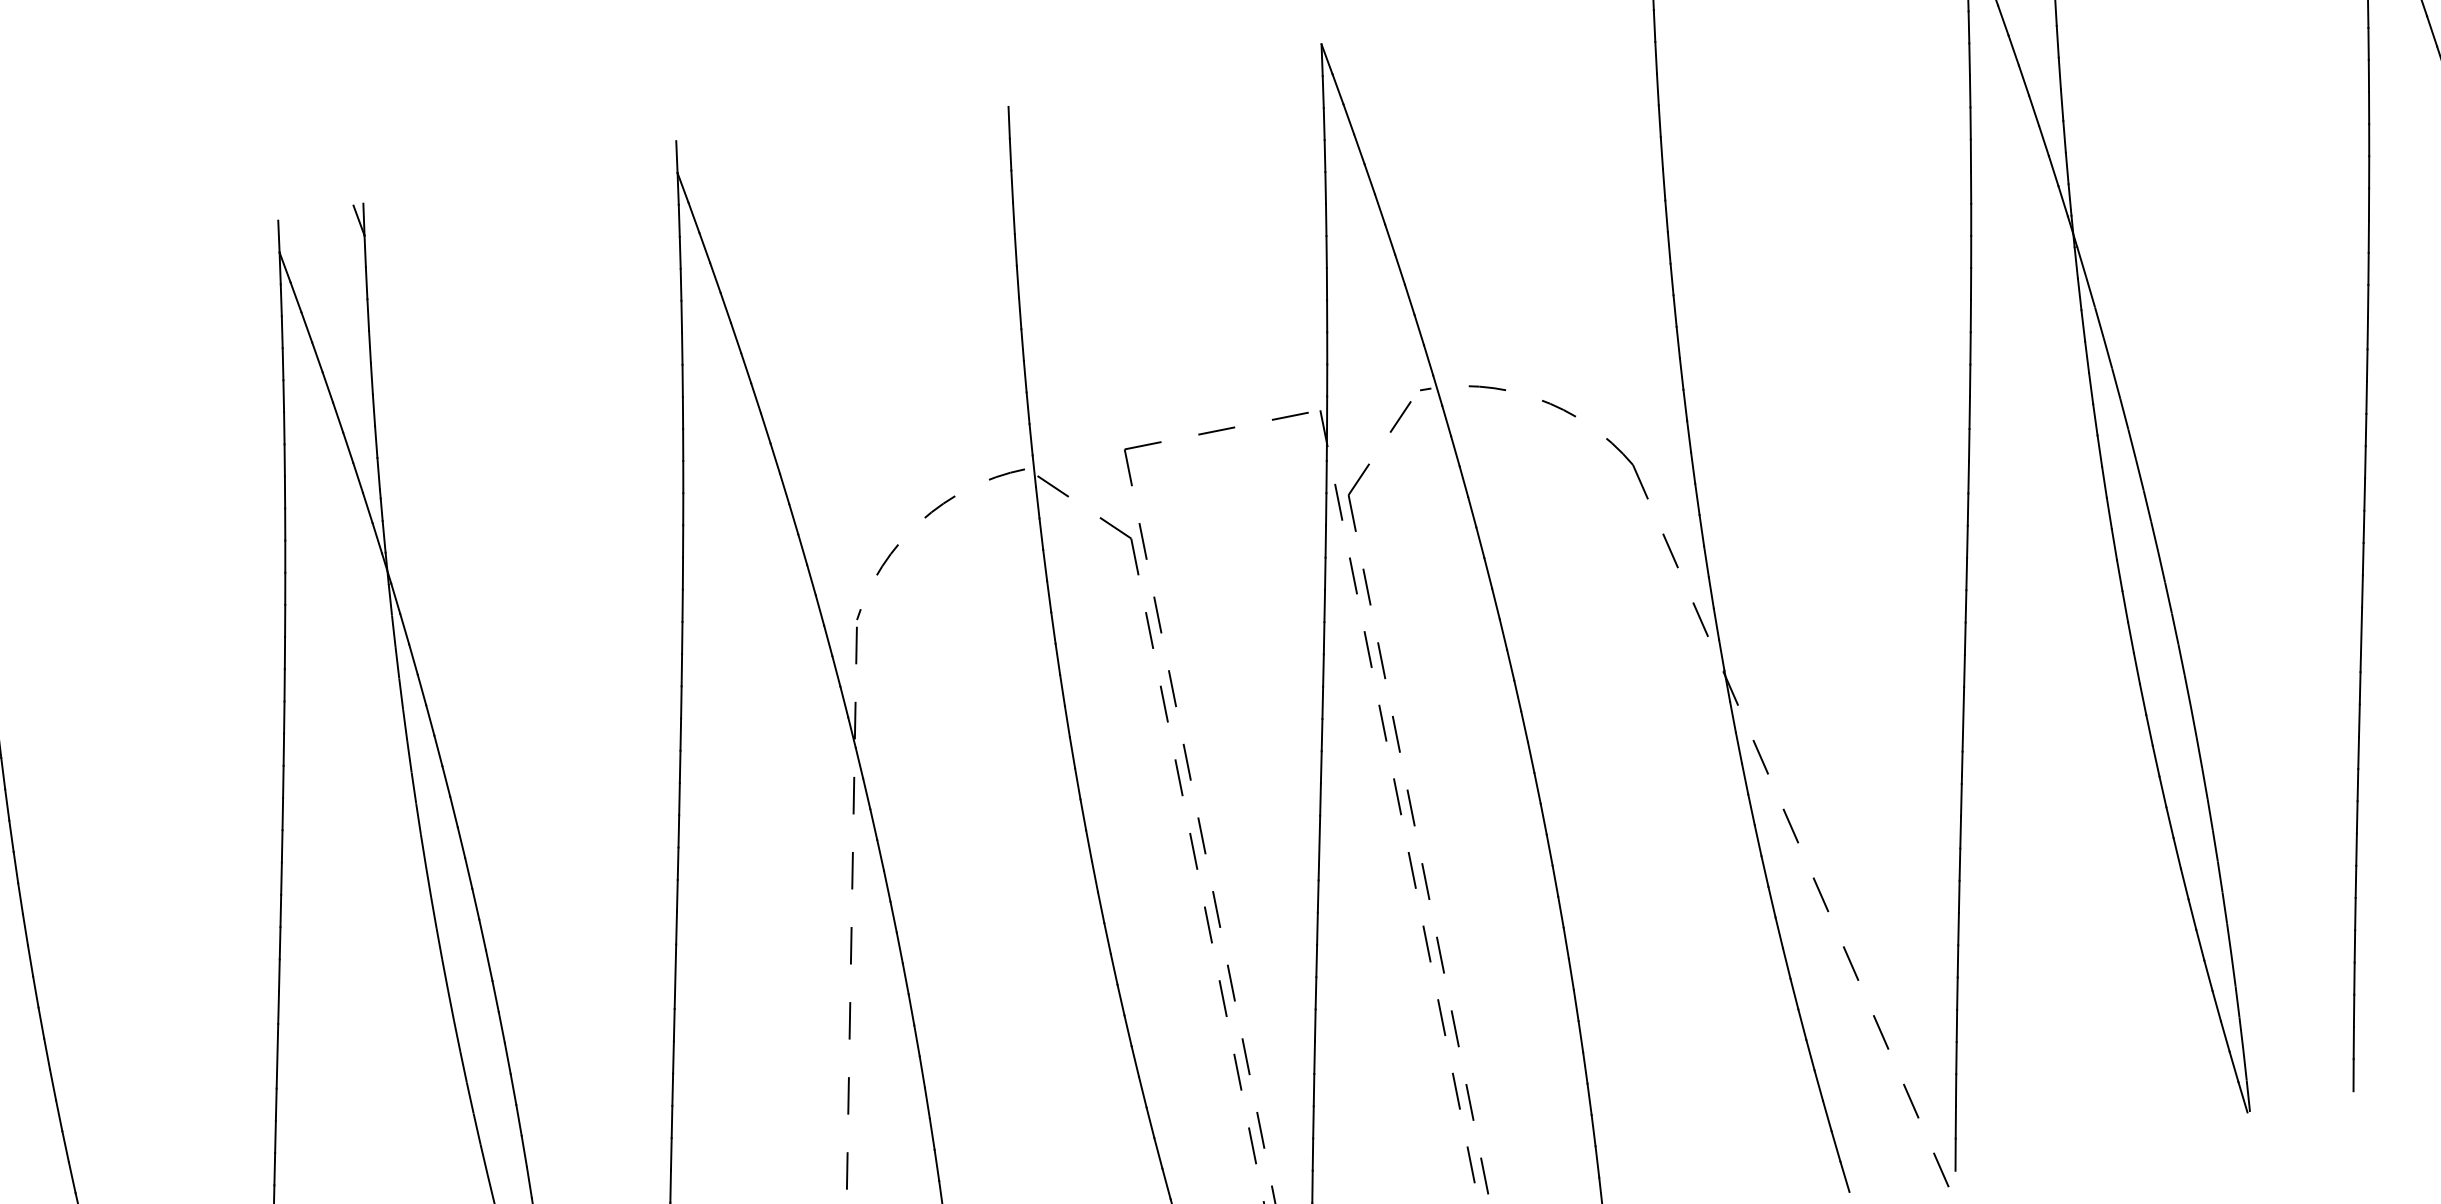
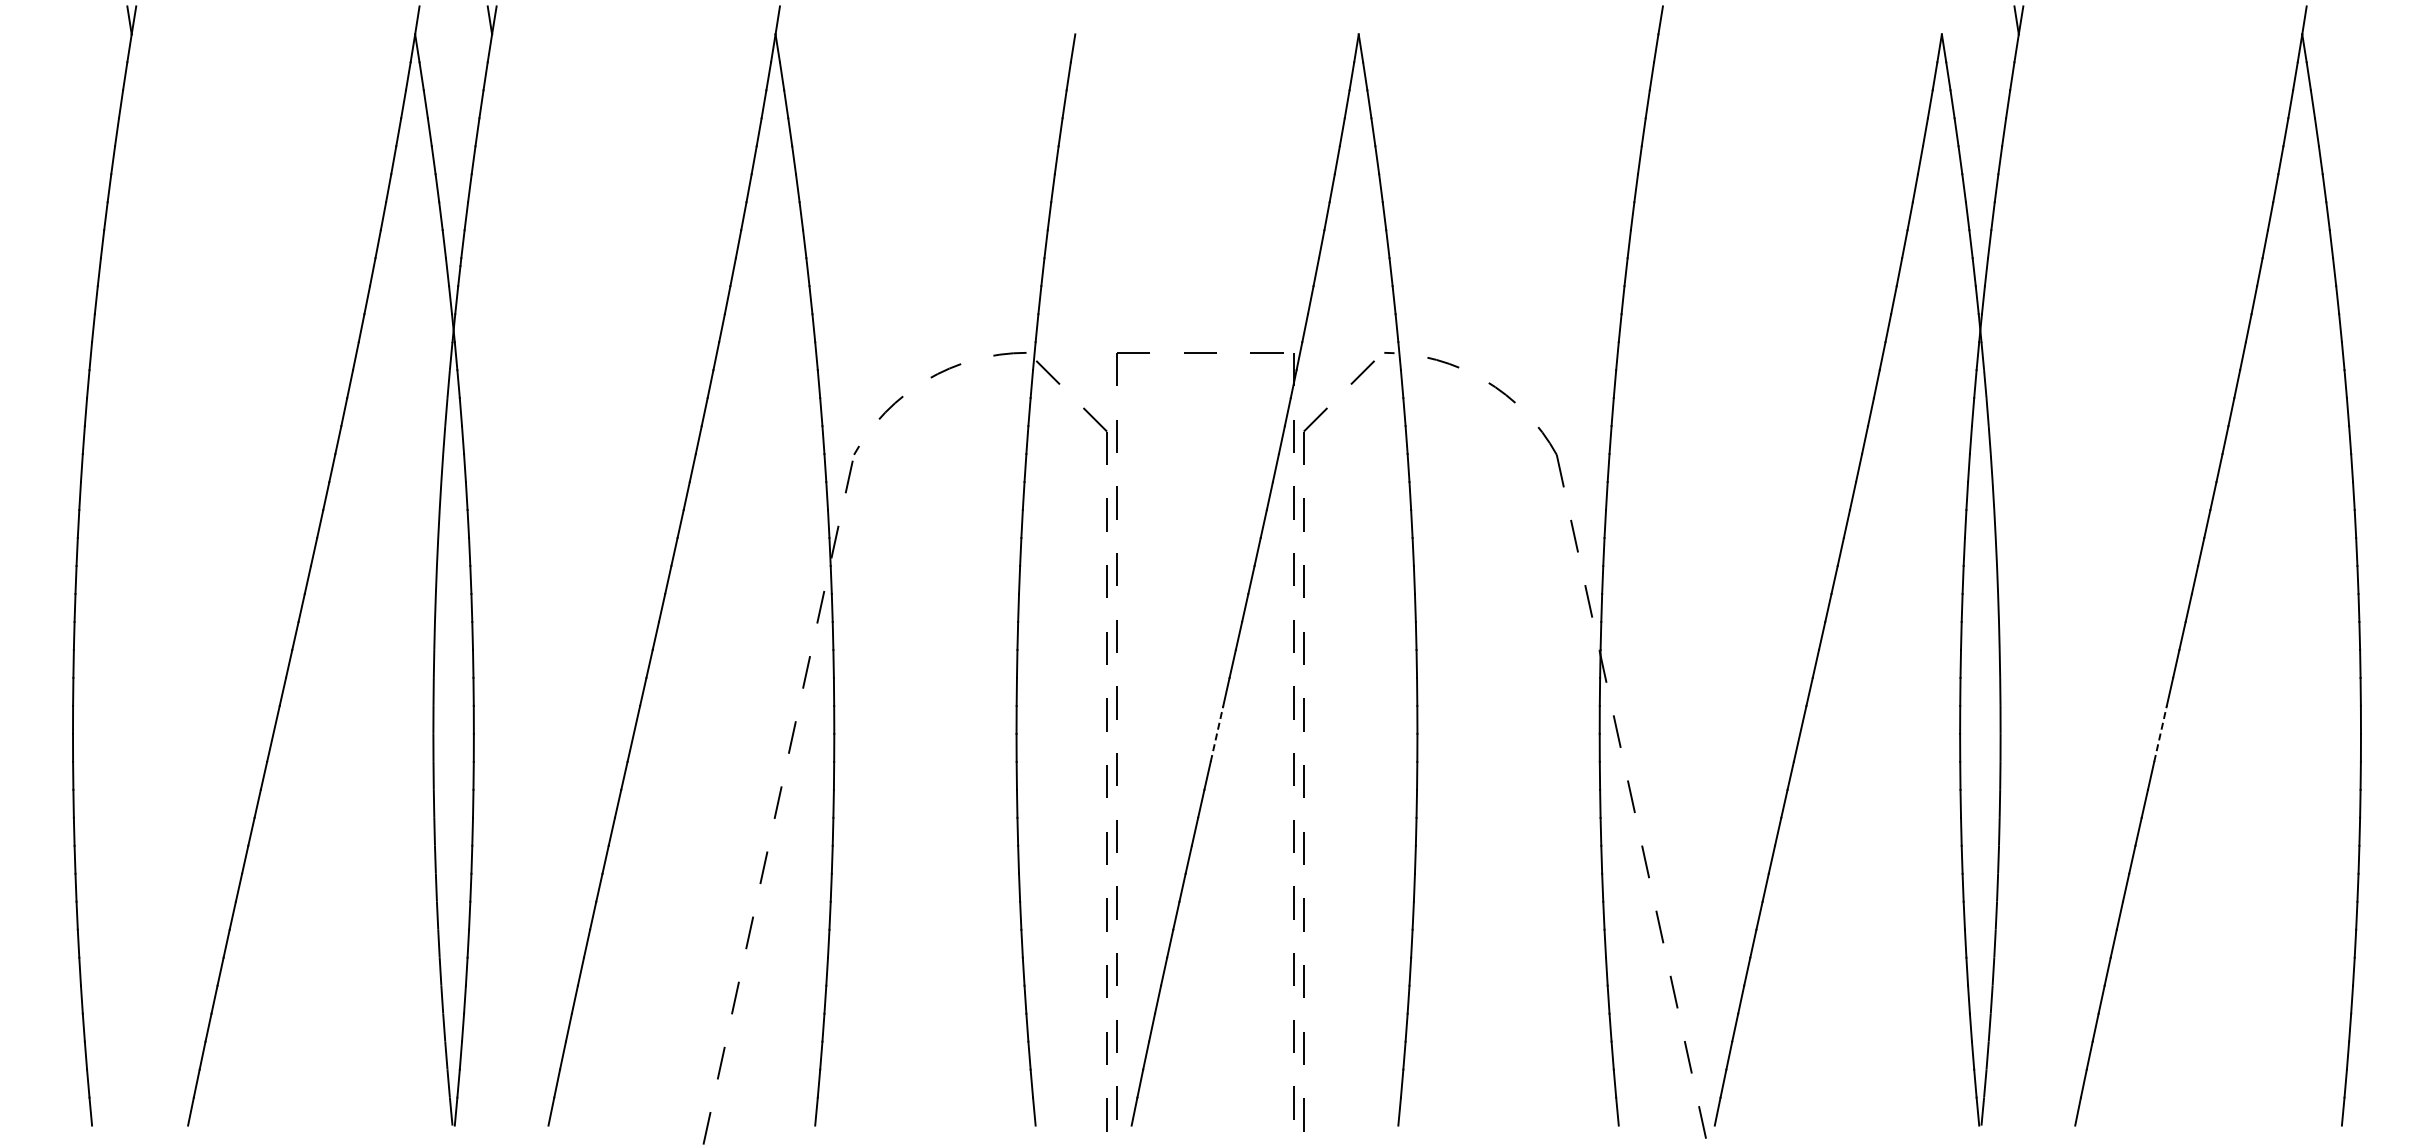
line: (2361, 639) -> (2160, 733), solid -> dashed
line: (1319, 847) -> (1217, 733), solid -> dashed

